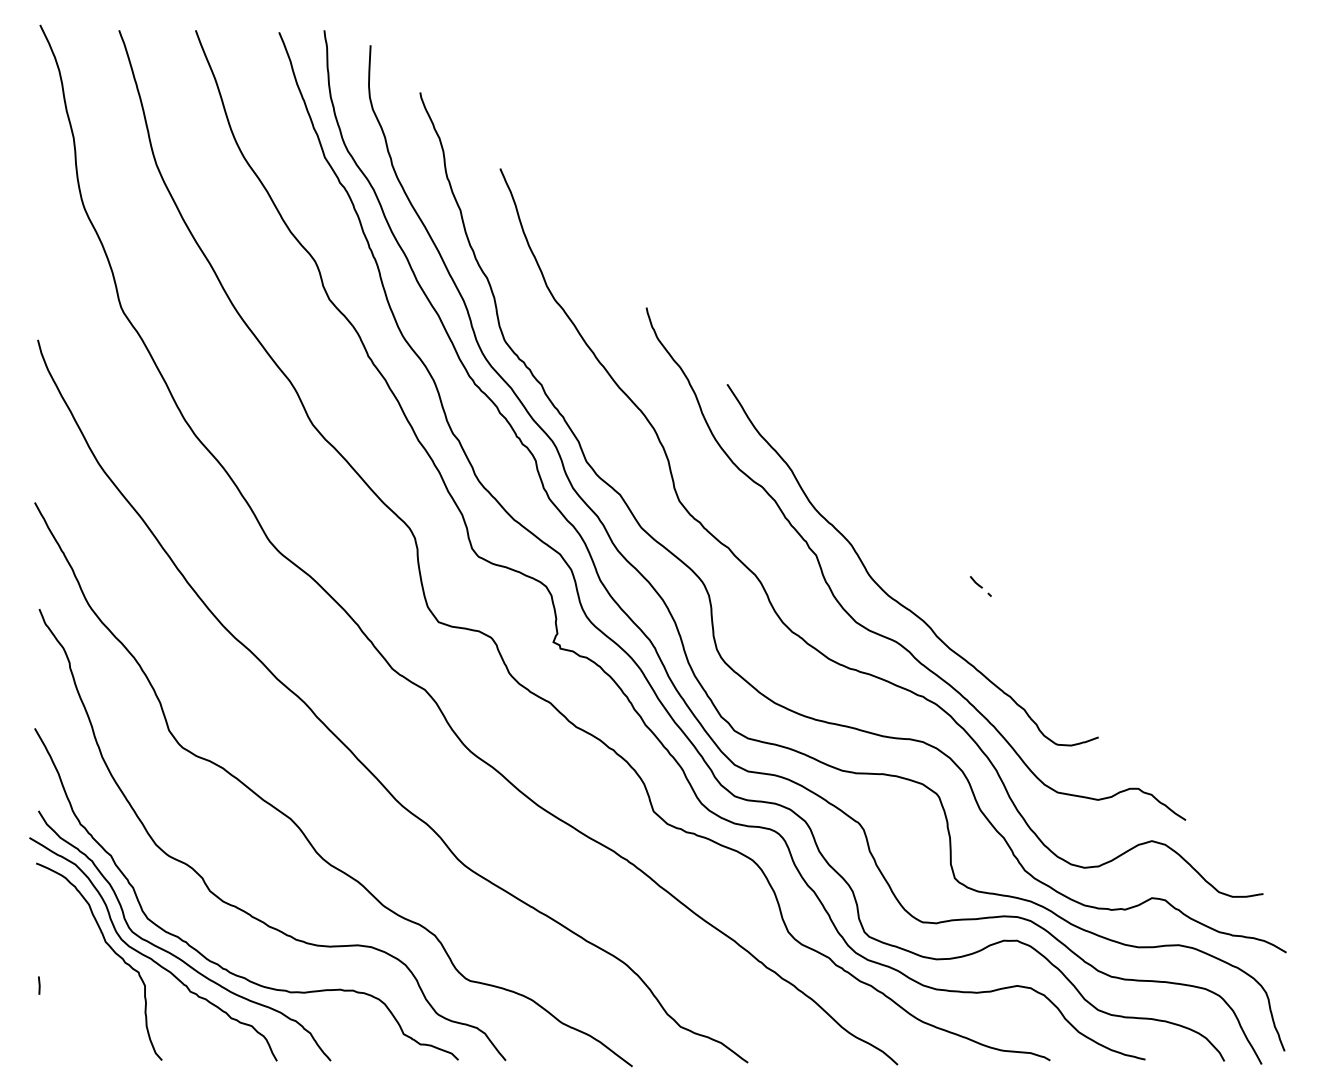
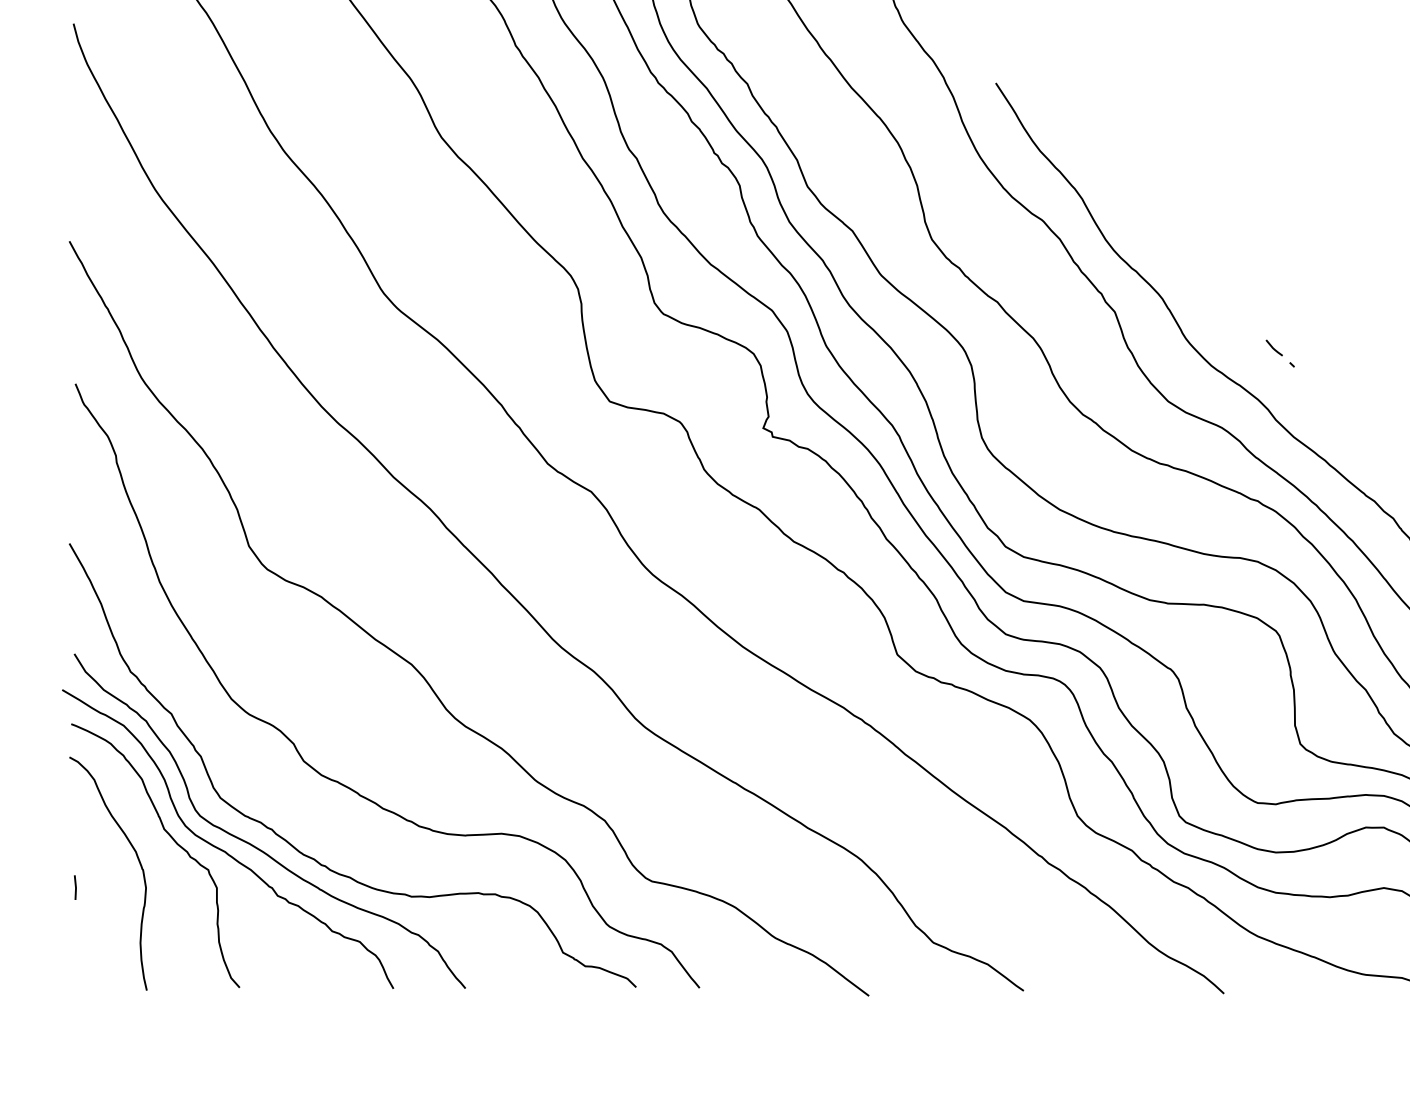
part: (980, 586) -> (1279, 353), moved
curve: (86, 967) -> (138, 863), added

